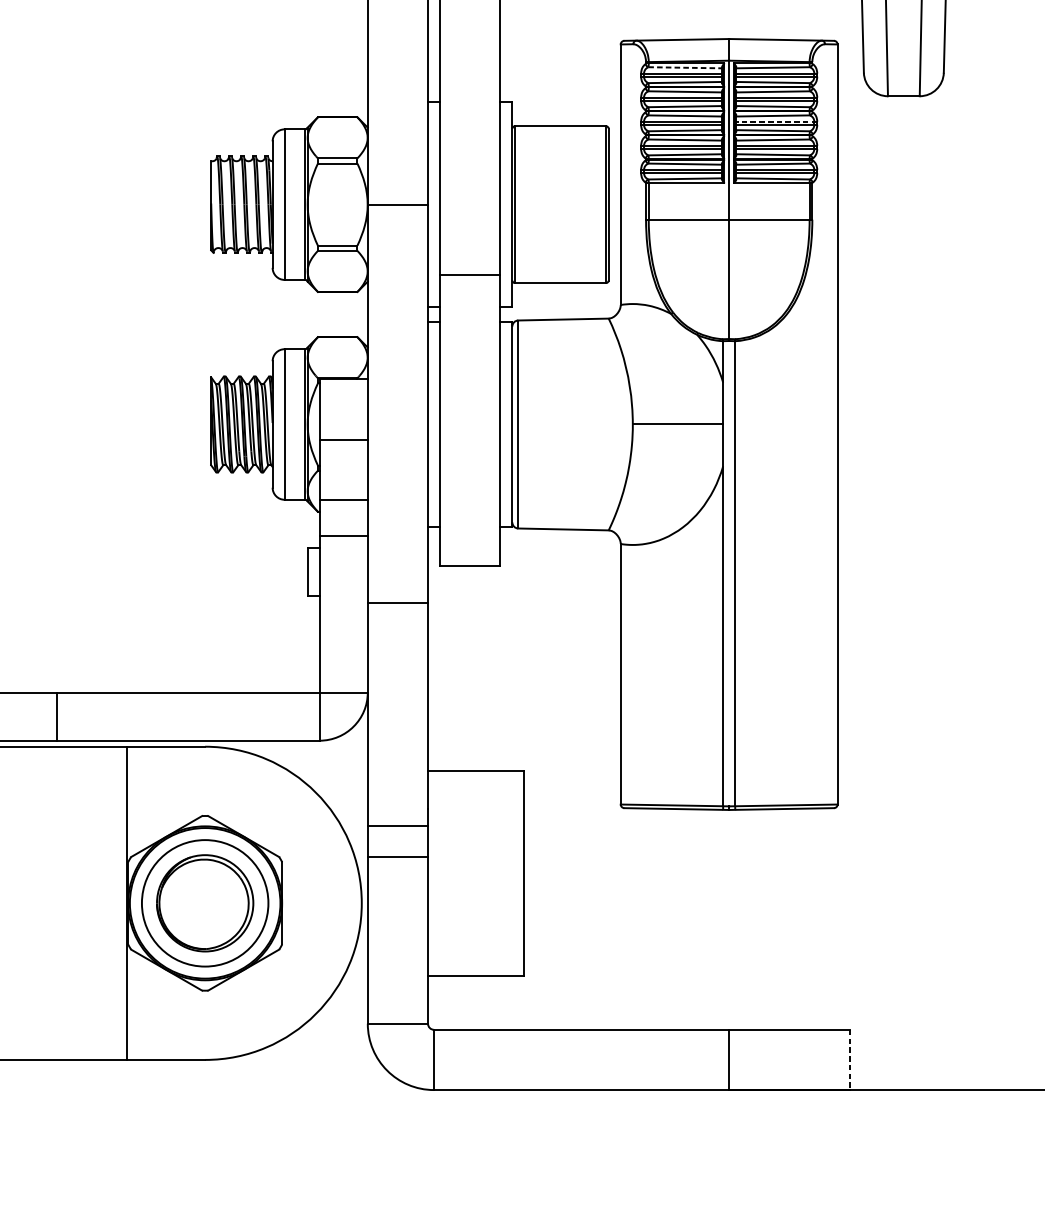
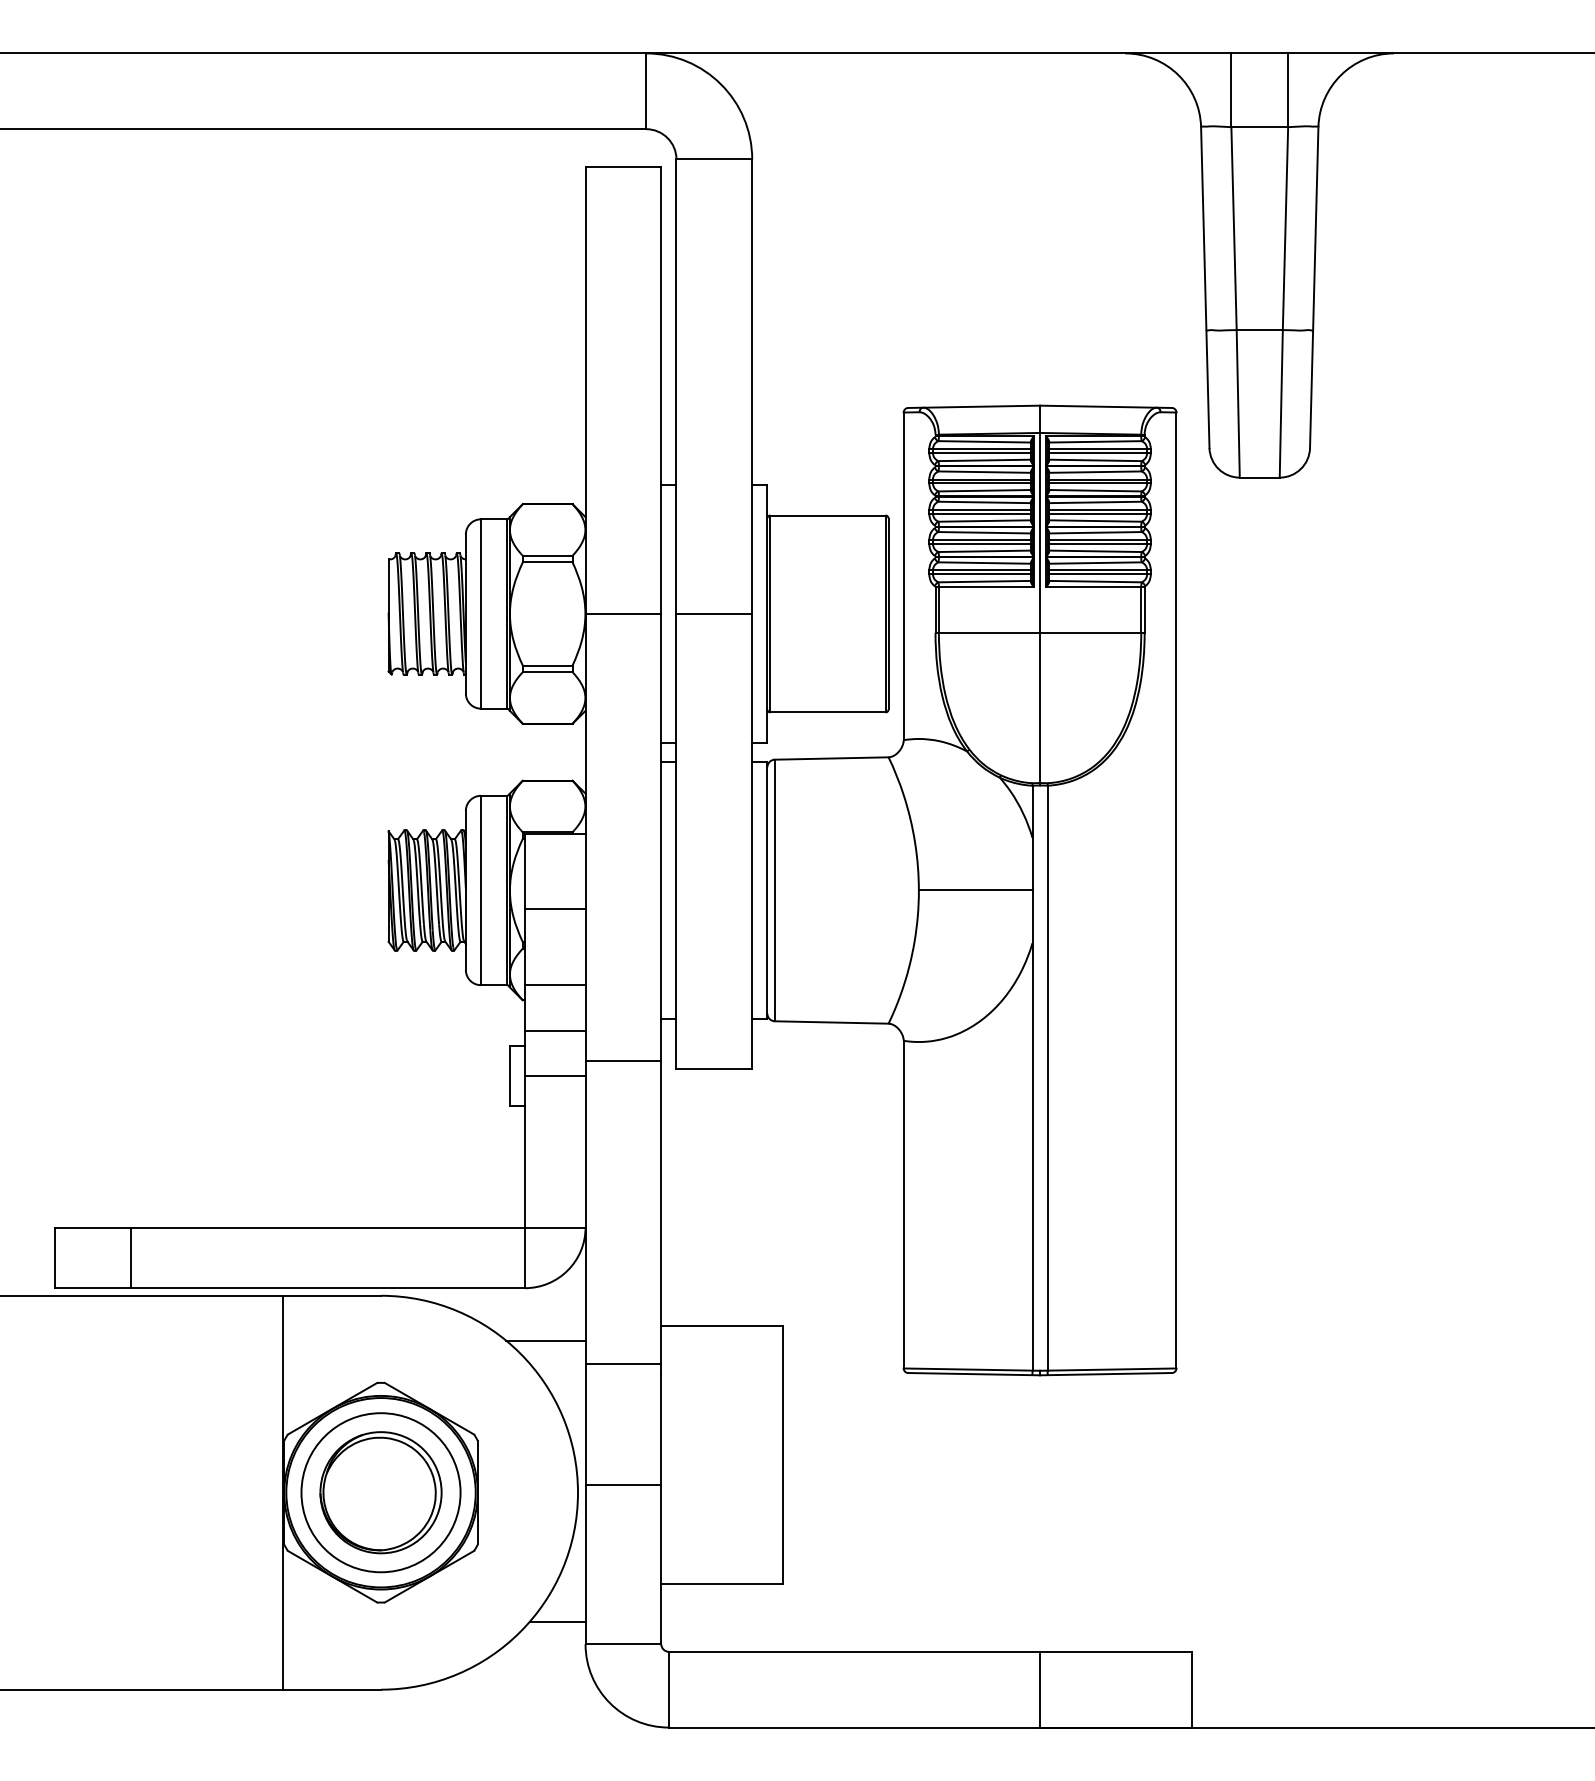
line: (685, 67) -> (985, 441), dashed -> solid
line: (776, 121) -> (1099, 509), dashed -> solid
line: (470, 275) -> (714, 614), moved
line: (343, 572) -> (554, 1076), added
line: (397, 602) -> (623, 1060), moved
line: (57, 716) -> (131, 1257), moved
line: (335, 783) -> (545, 1341), added
line: (397, 826) -> (623, 1485), moved
line: (397, 856) -> (623, 1363), moved
line: (345, 1005) -> (557, 1621), added
line: (849, 1059) -> (1191, 1689), dashed -> solid

